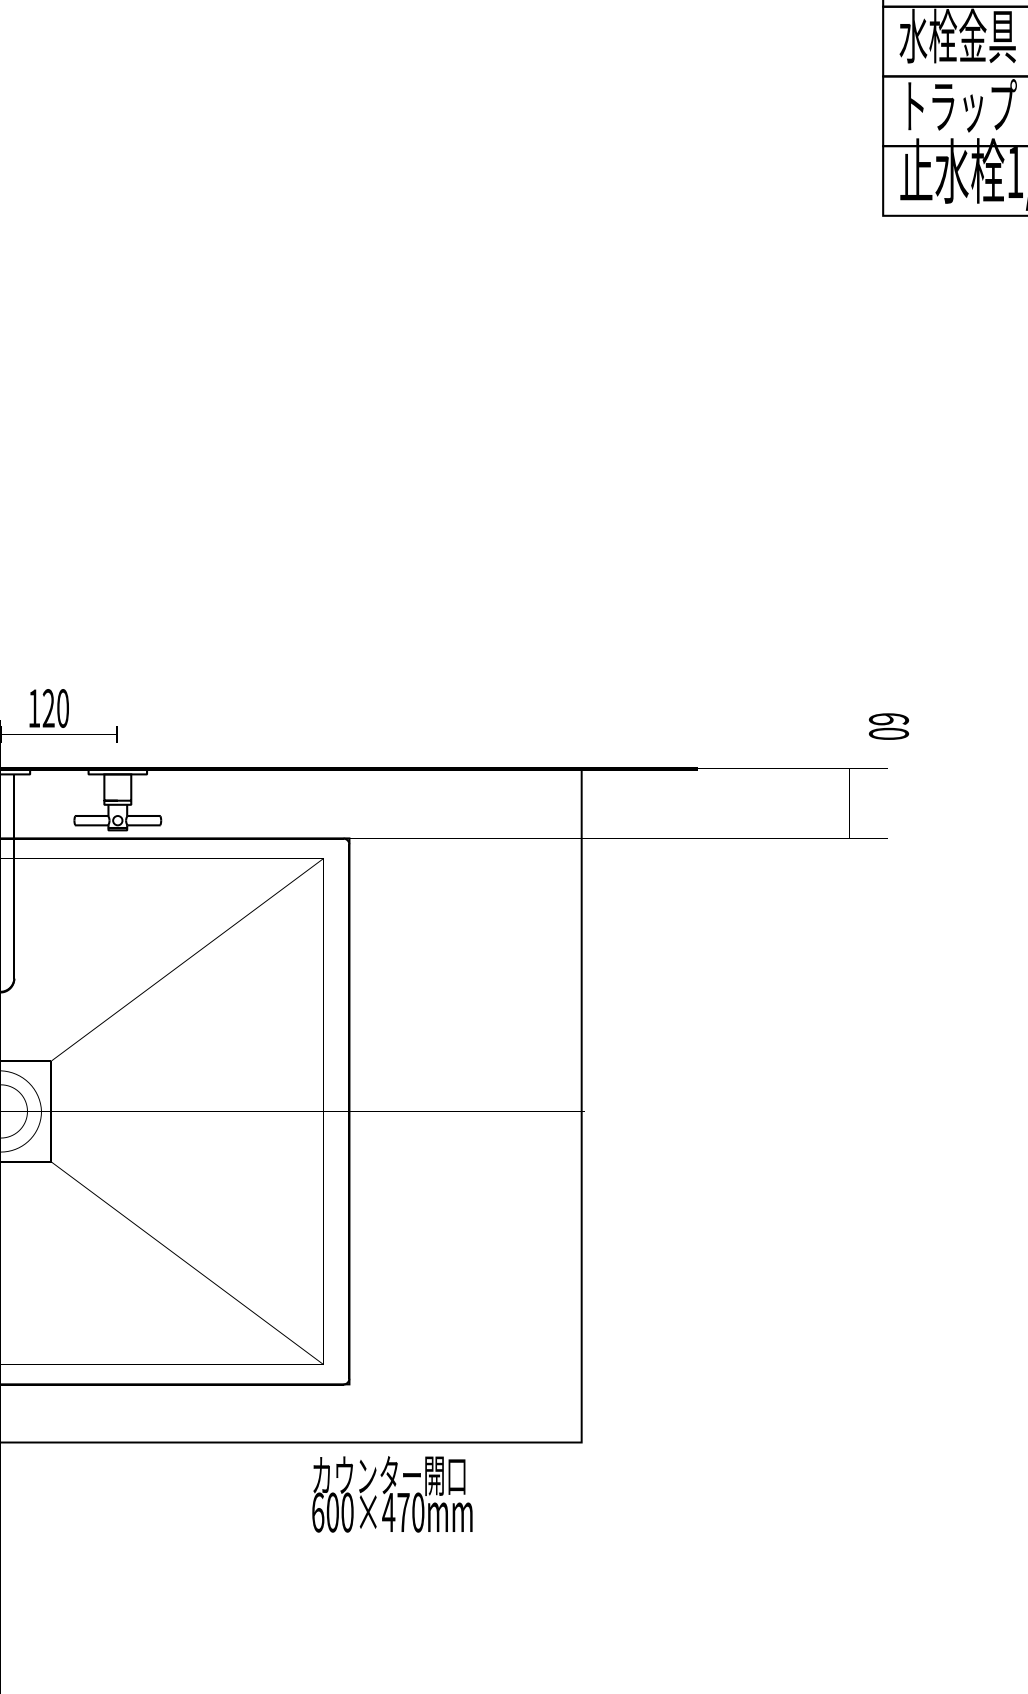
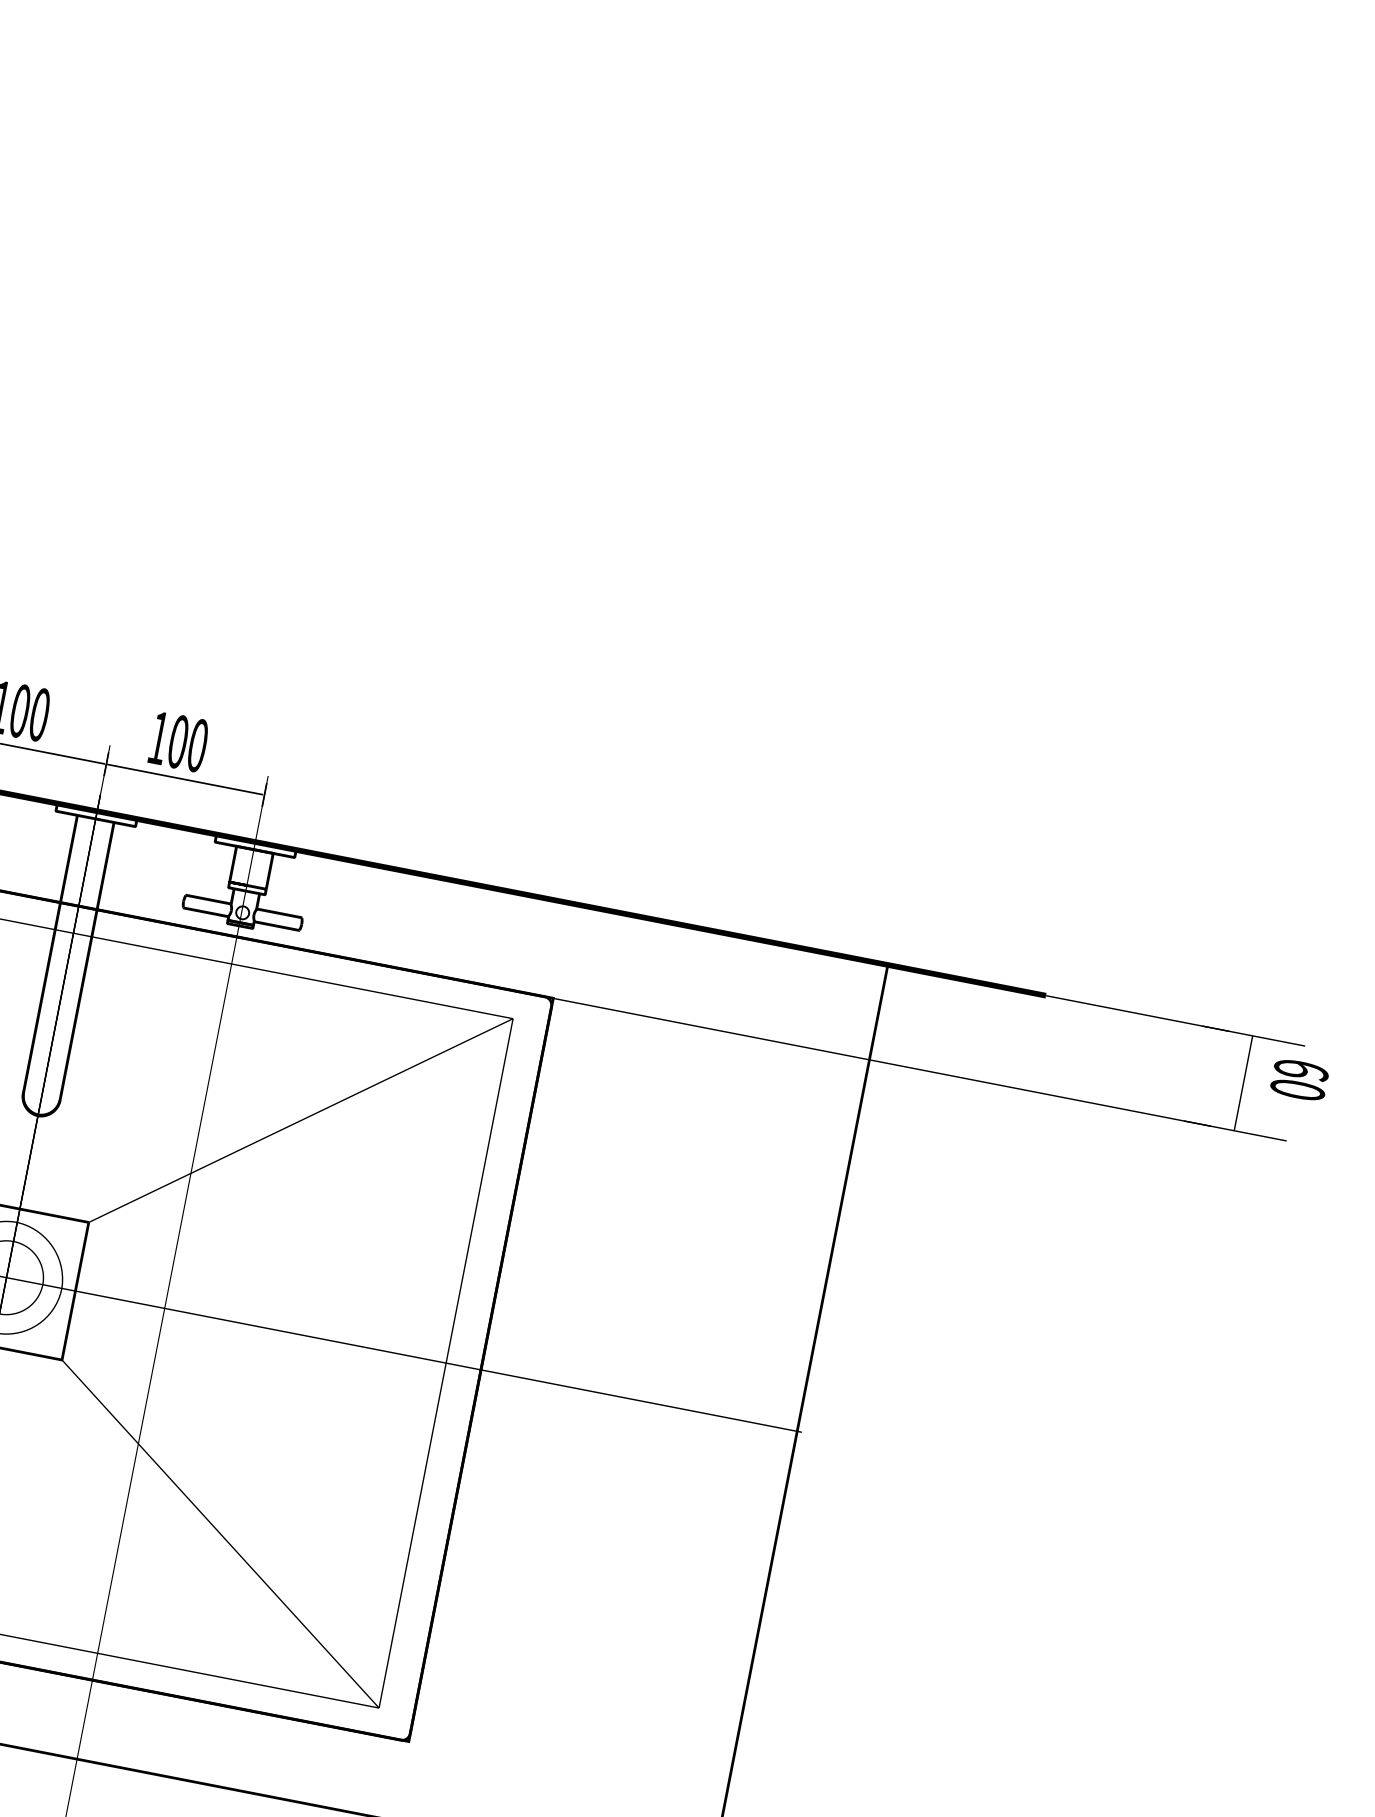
text: (48, 708) -> (178, 741), 120 -> 100
text: (889, 726) -> (1300, 1080), moved

